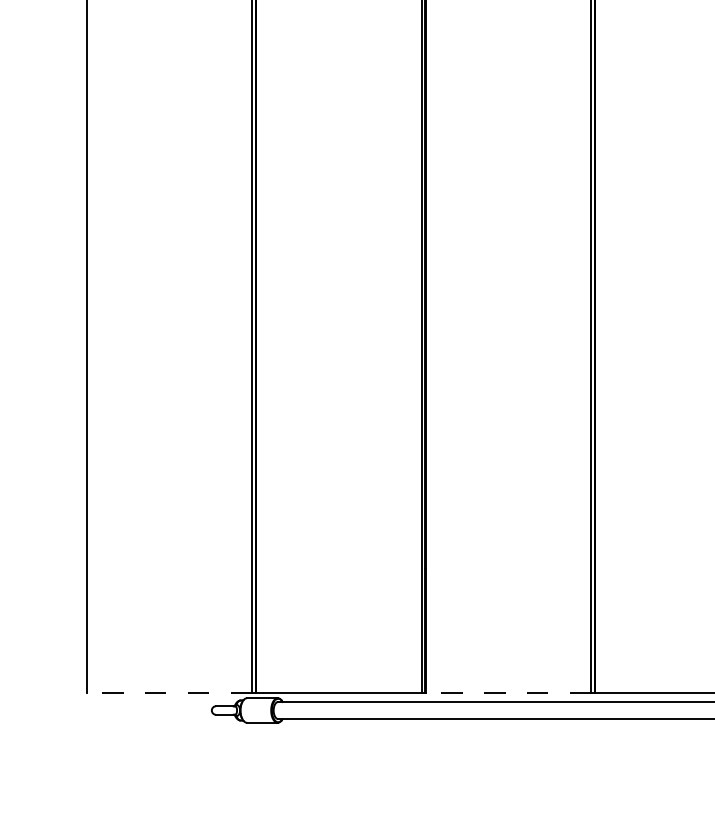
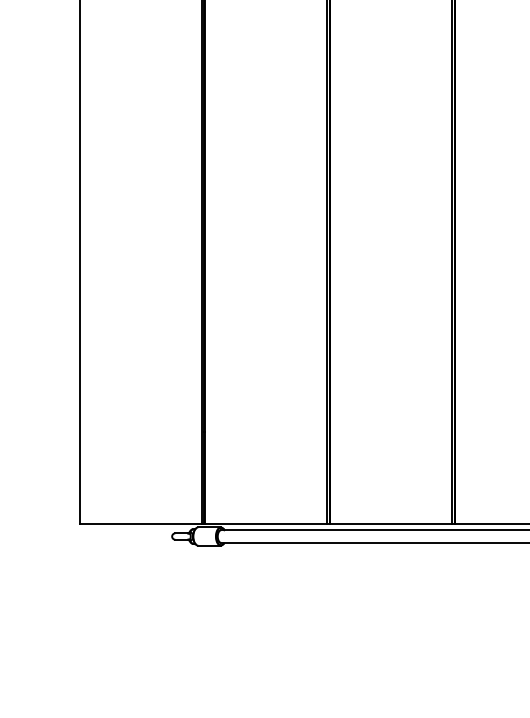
line: (168, 692) -> (140, 523), dashed -> solid
line: (509, 692) -> (391, 523), dashed -> solid

